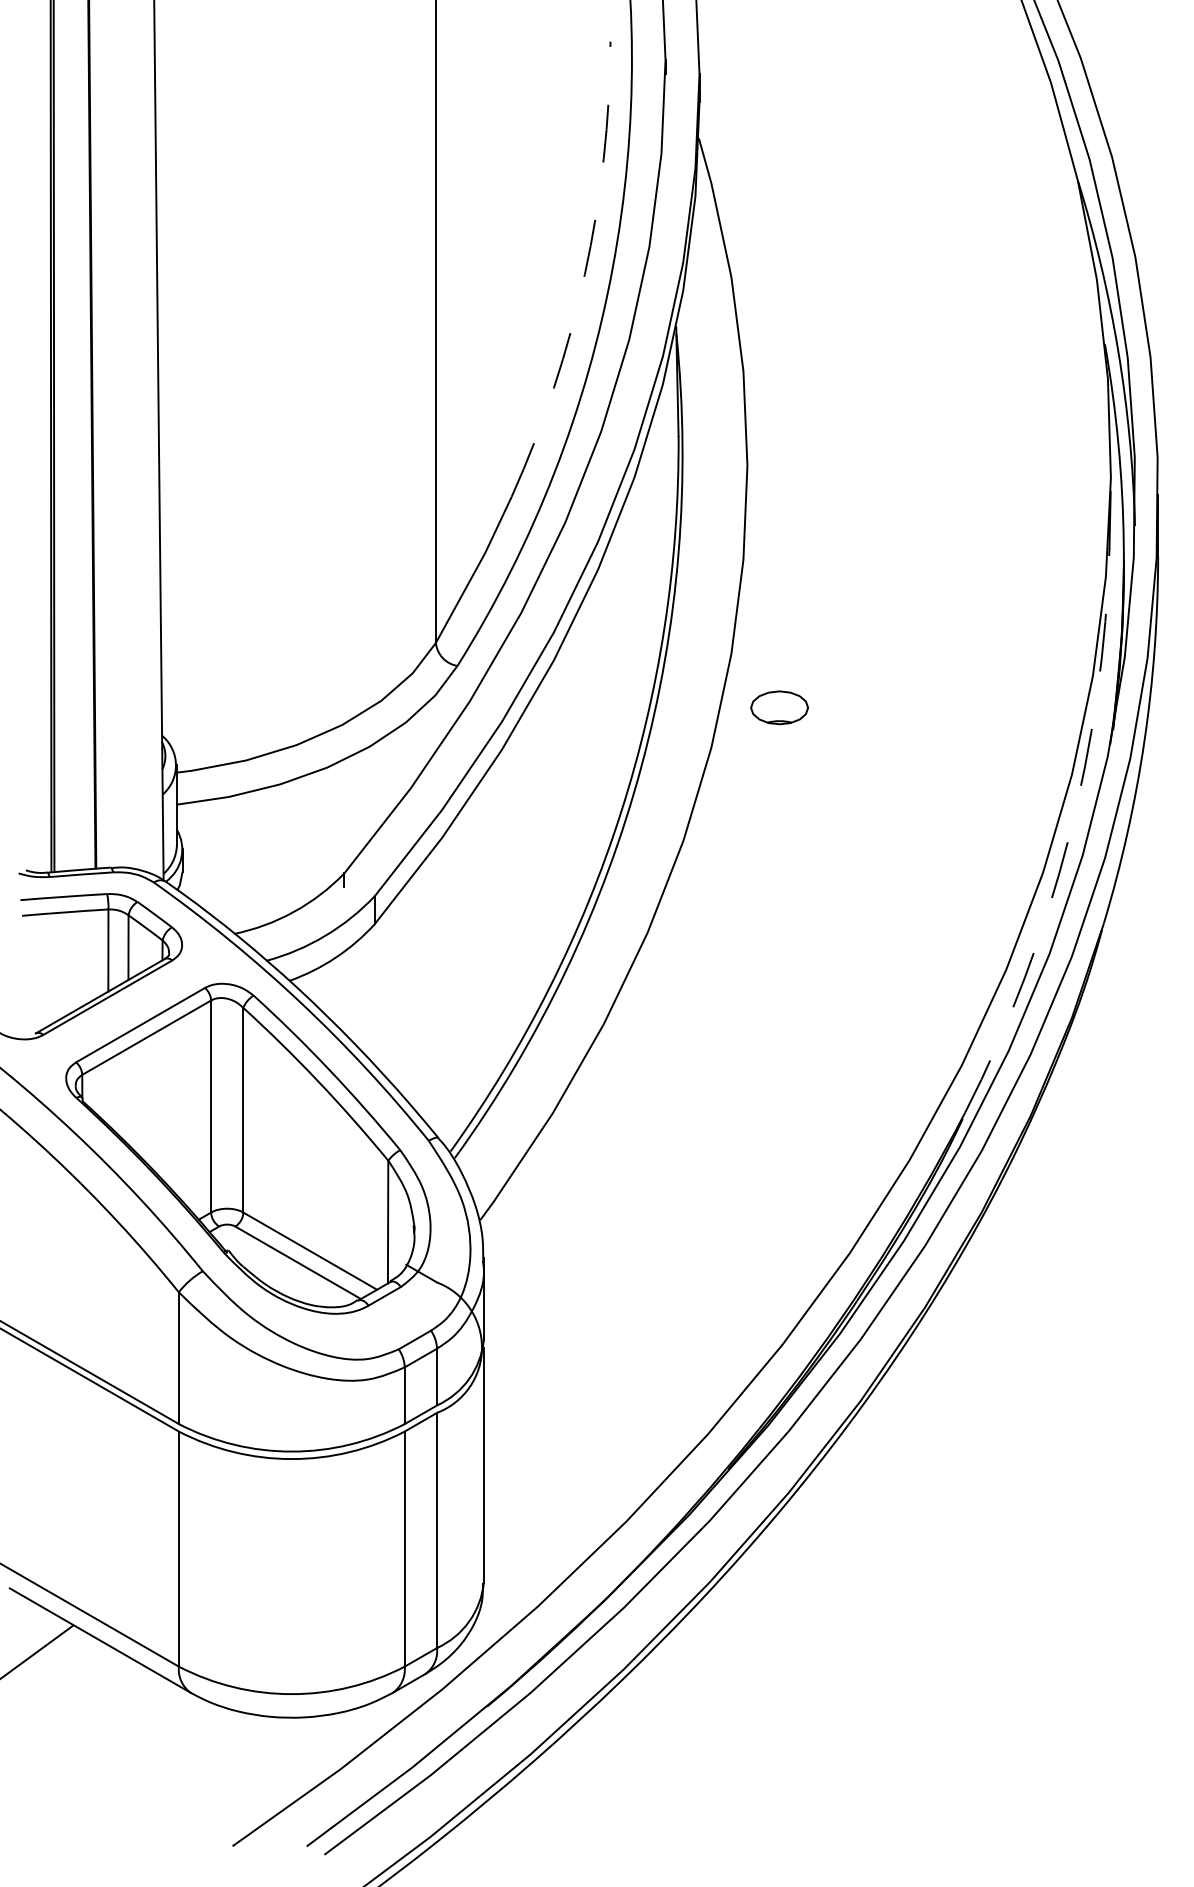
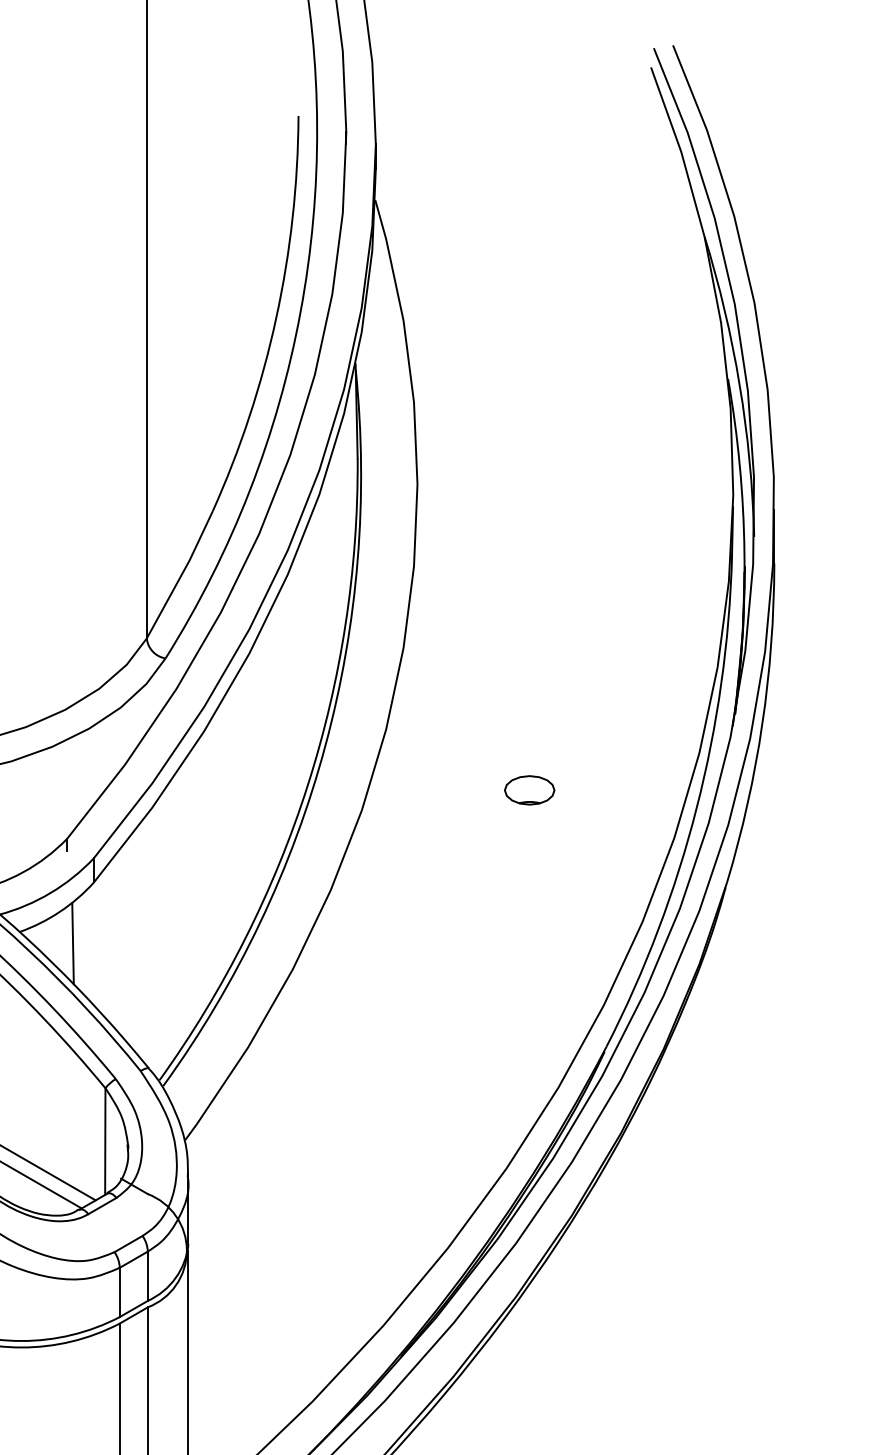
arc: (584, 274) -> (275, 318), dashed -> solid
part: (779, 707) -> (529, 790), moved
arc: (1068, 838) -> (696, 808), dashed -> solid
line: (350, 994) -> (72, 943), added

